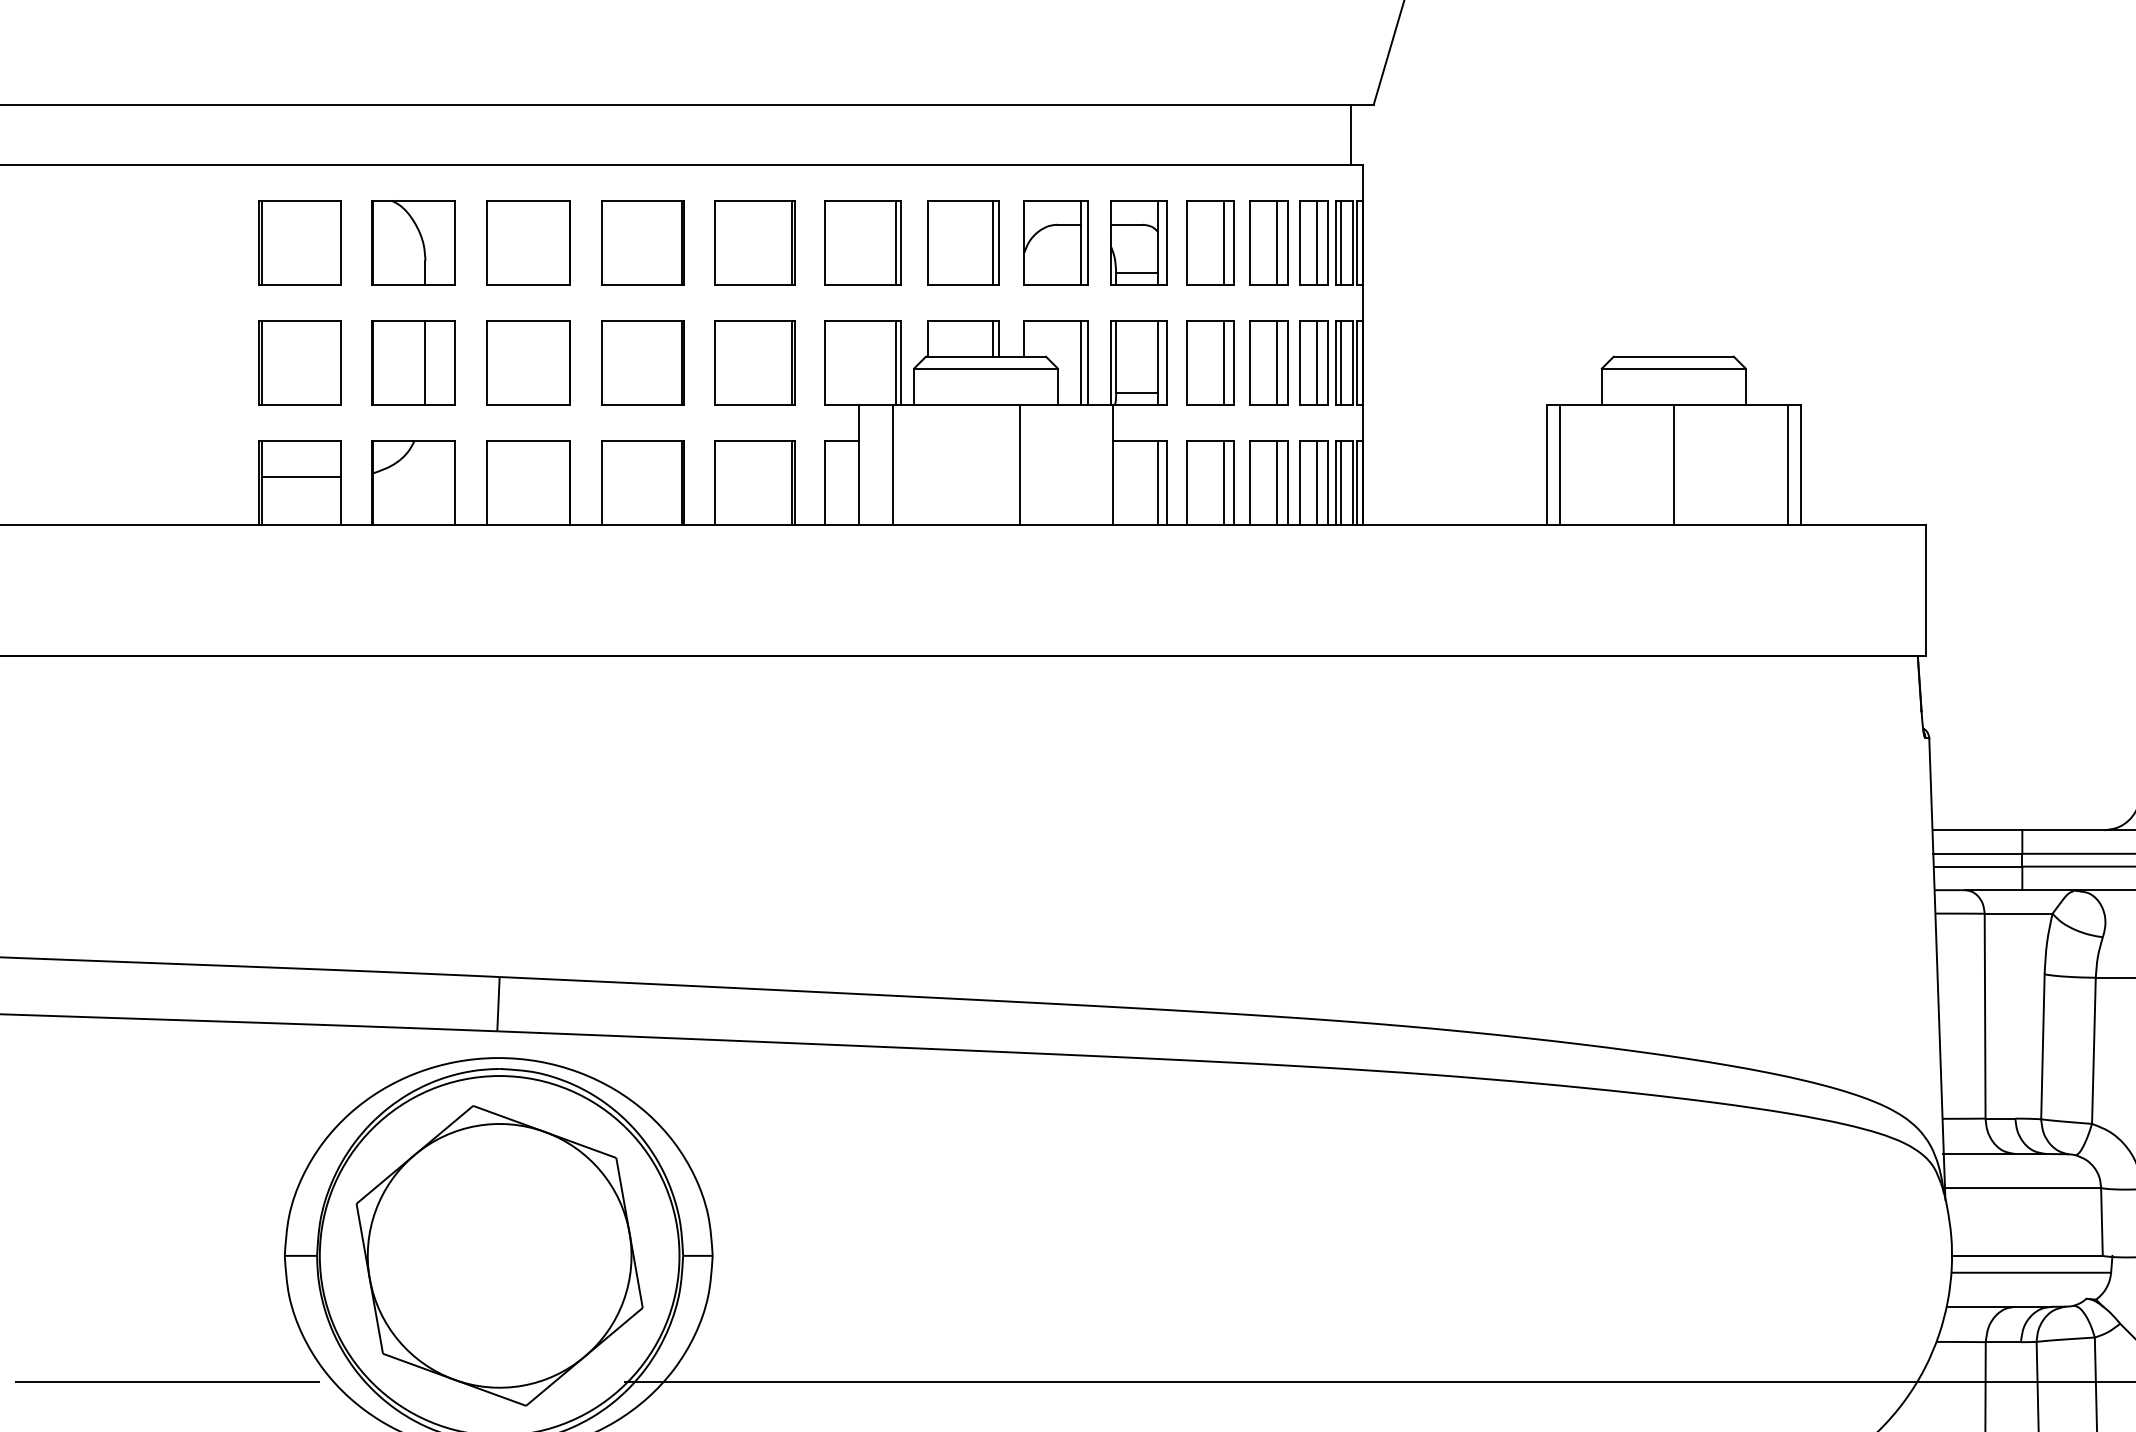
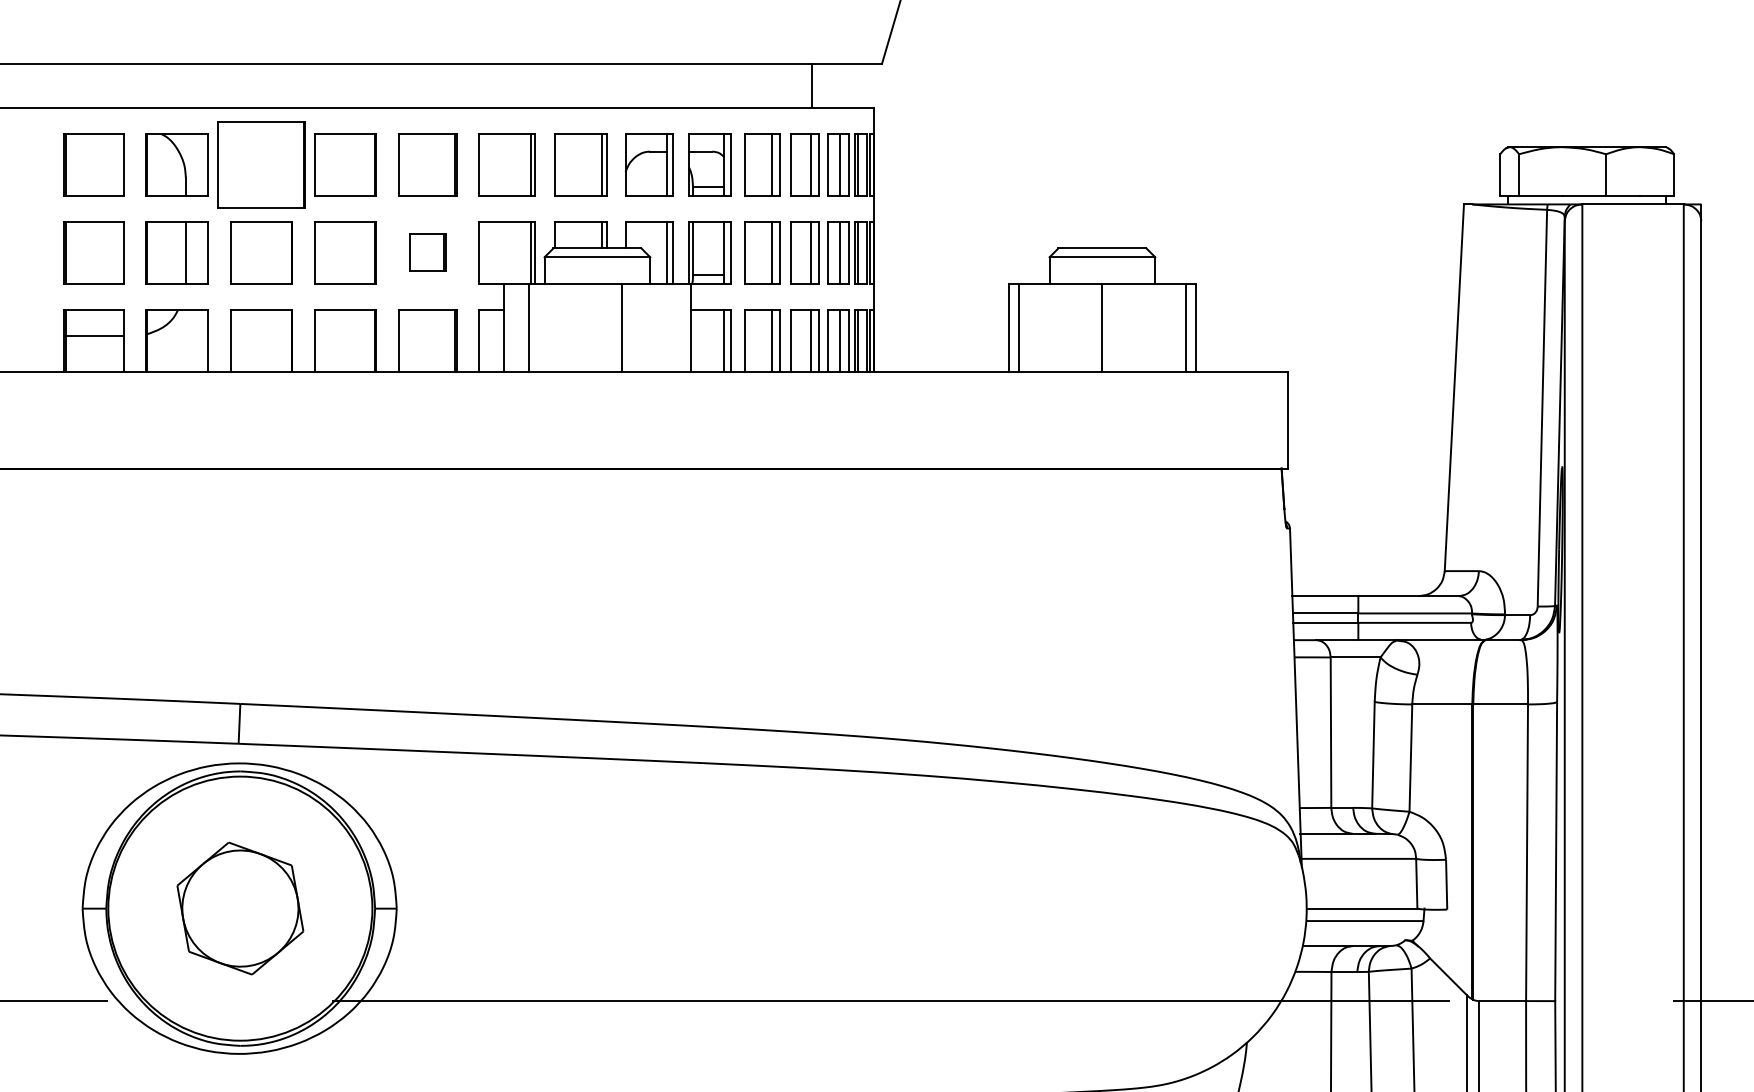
line: (1351, 134) -> (812, 85), moved
part: (528, 242) -> (261, 164), size x1.4
part: (754, 362) -> (427, 252), size x0.6
part: (499, 1255) -> (240, 908), size x0.6

